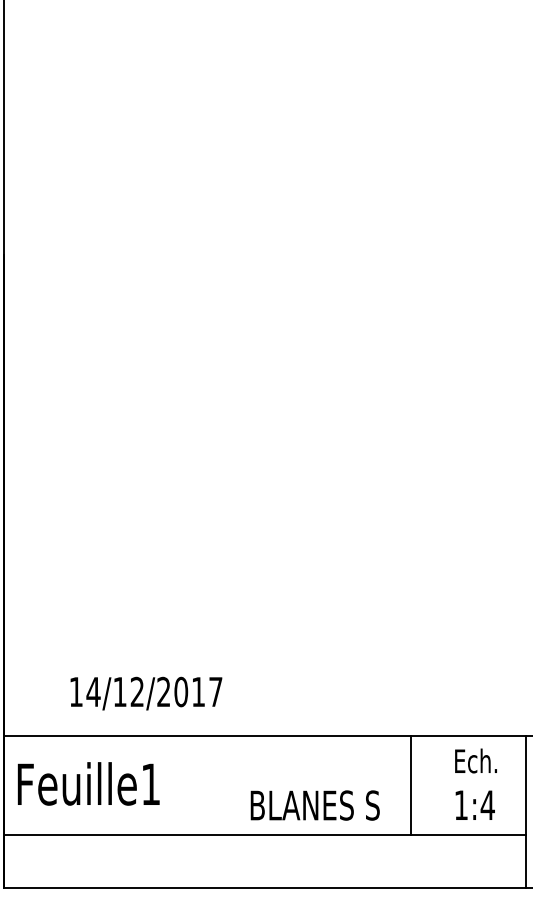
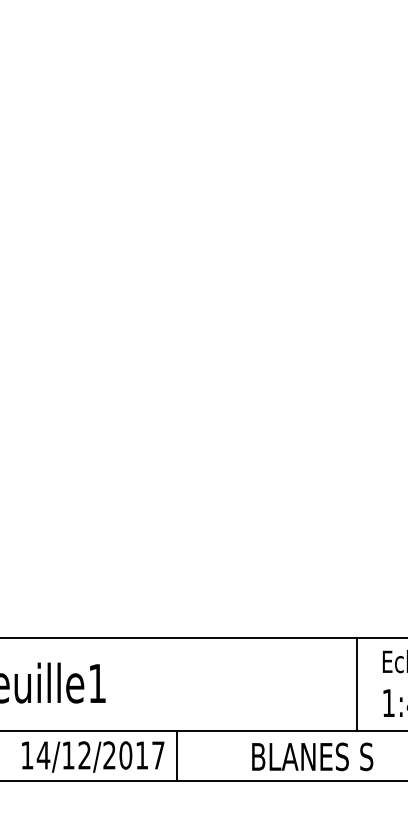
text: (146, 693) -> (93, 756), moved
line: (410, 785) -> (356, 684), moved
text: (314, 805) -> (311, 756), moved
line: (236, 861) -> (177, 755), added

